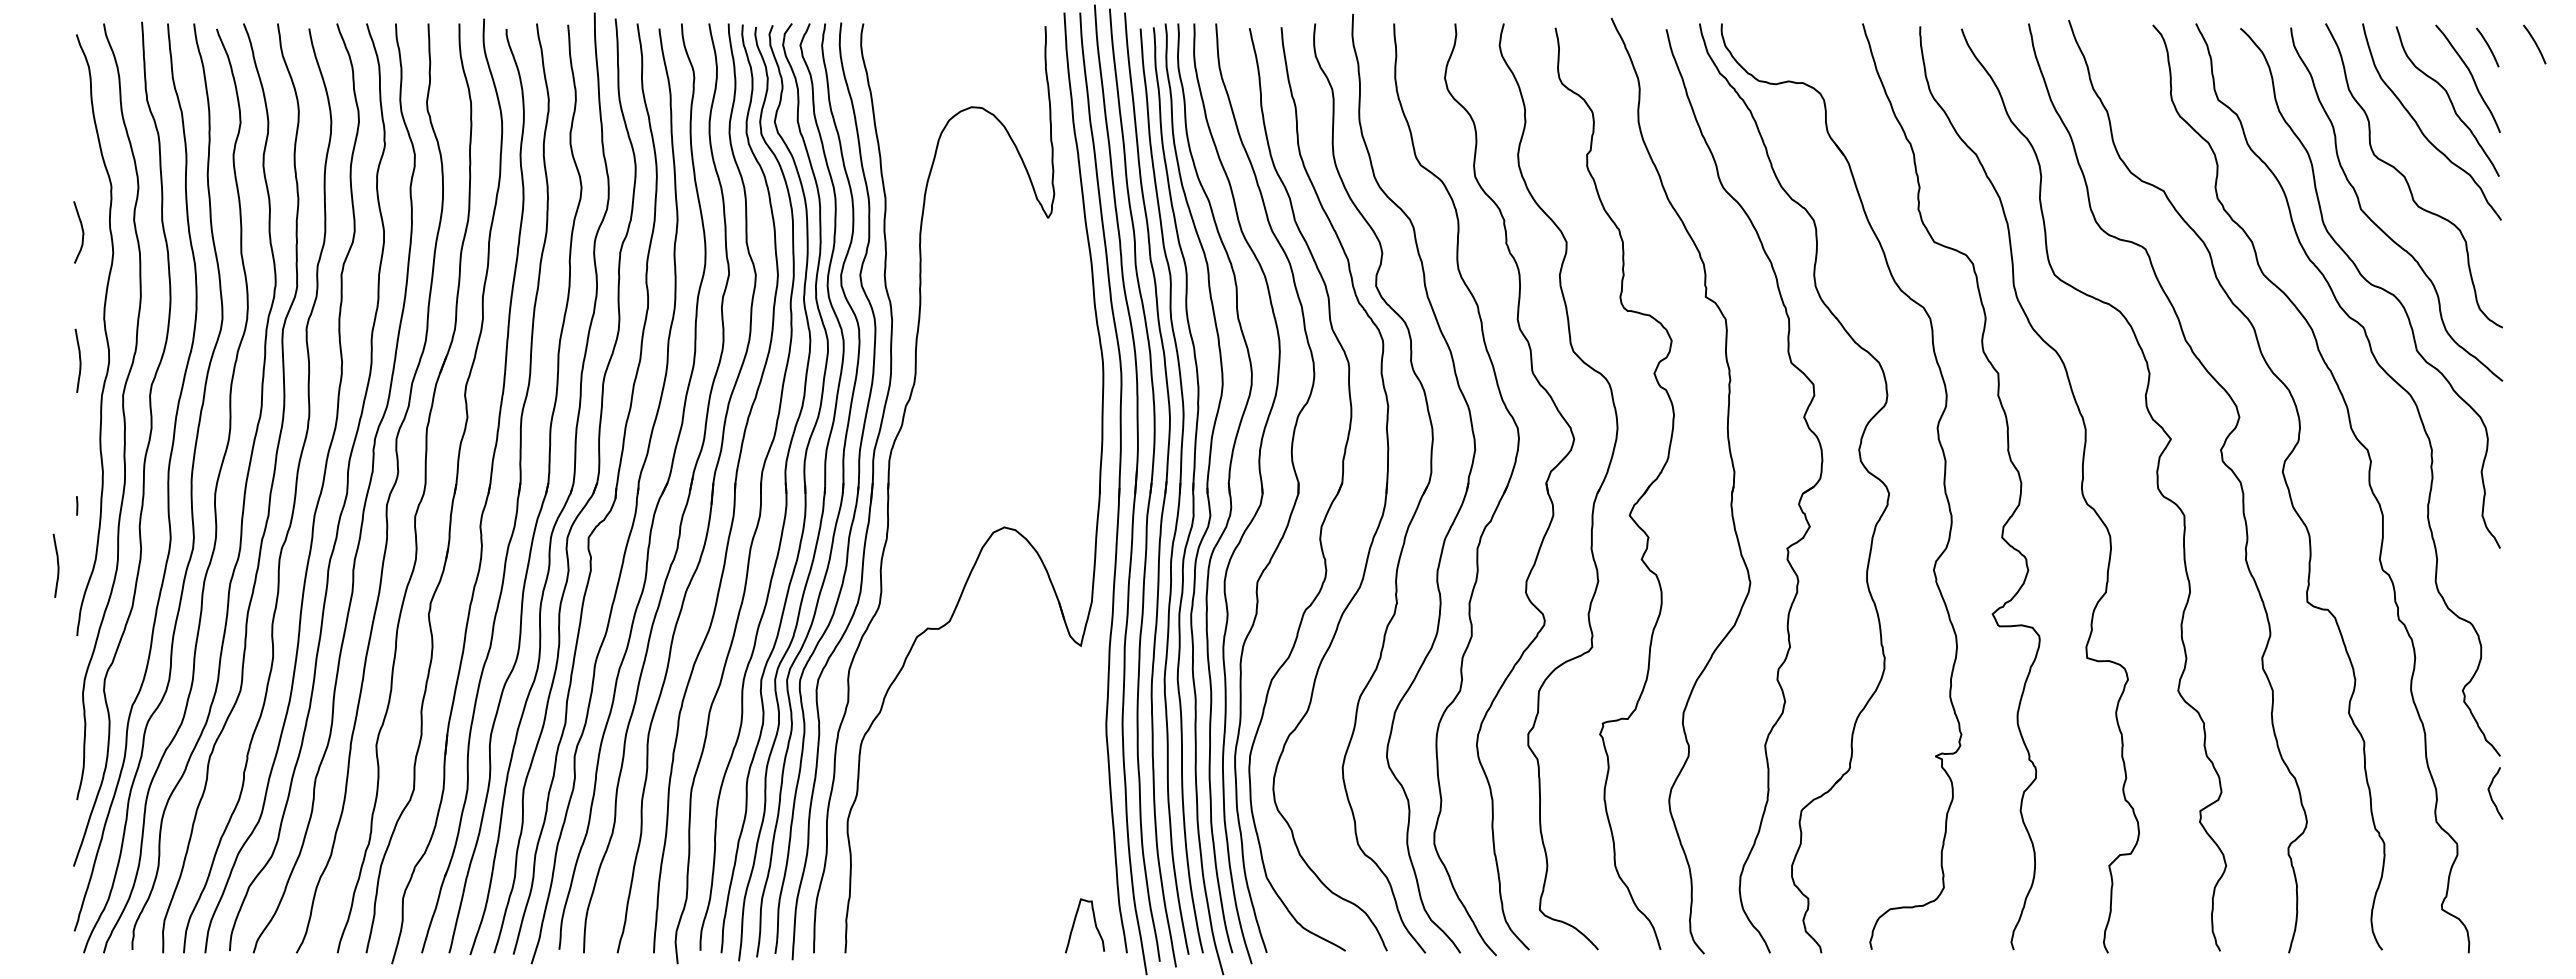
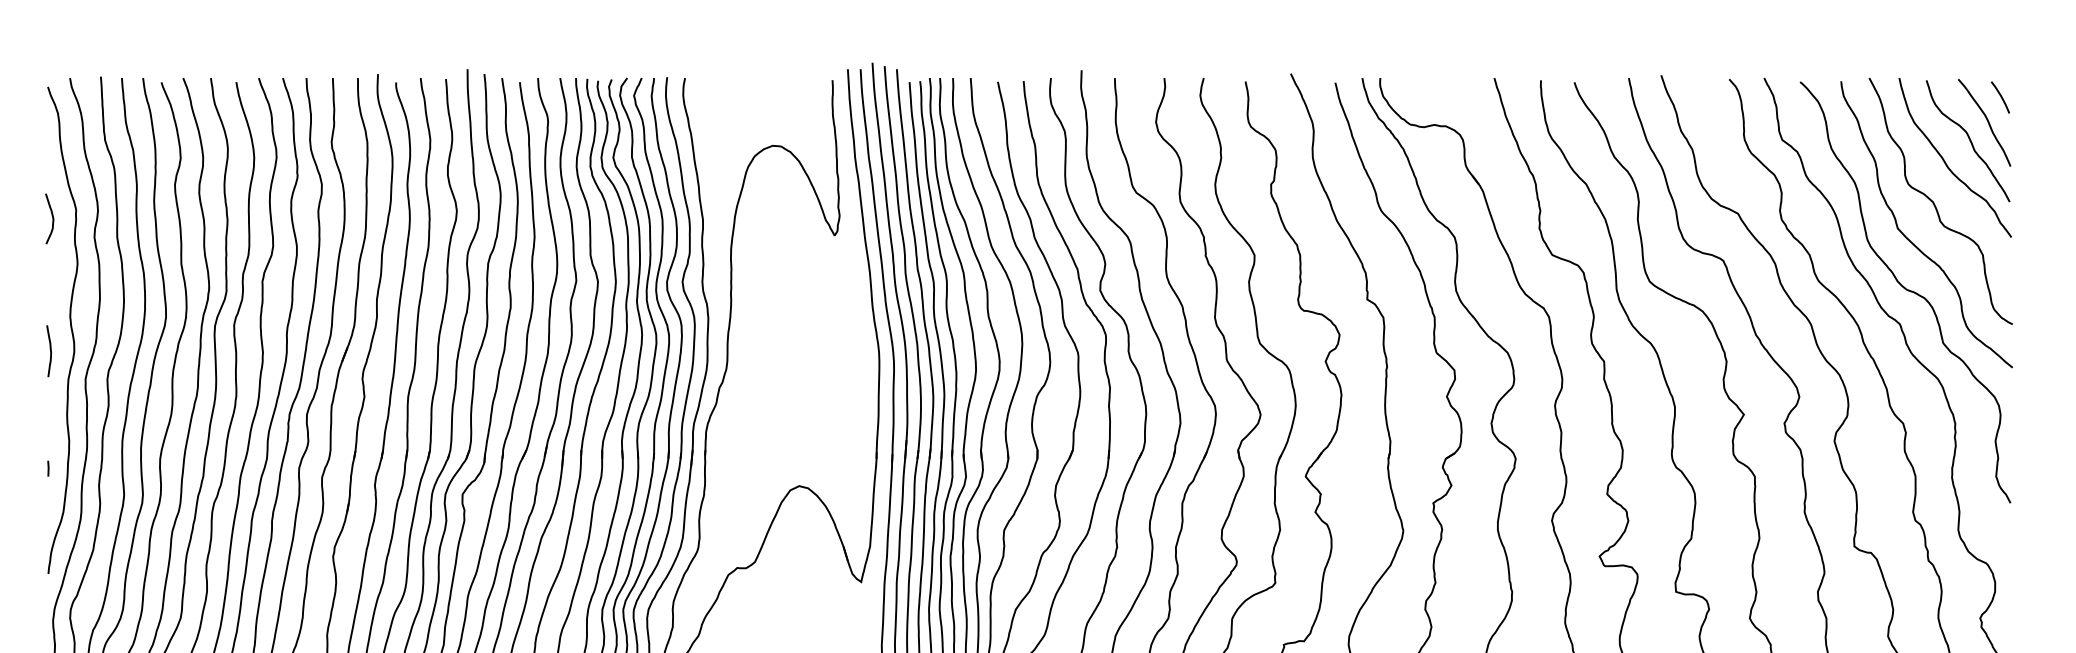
curve: (2534, 43) -> (2038, 94), removed
curve: (82, 232) -> (52, 218), moved
curve: (57, 565) -> (32, 516), removed

